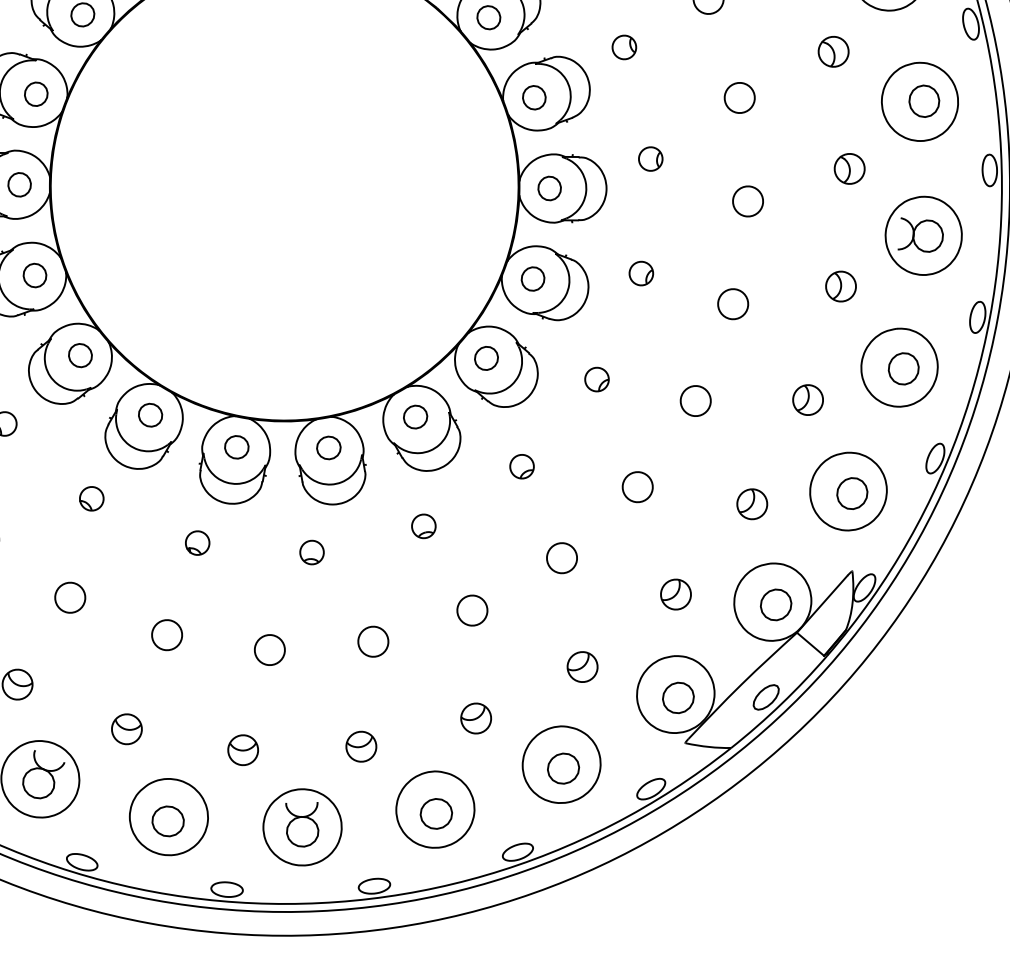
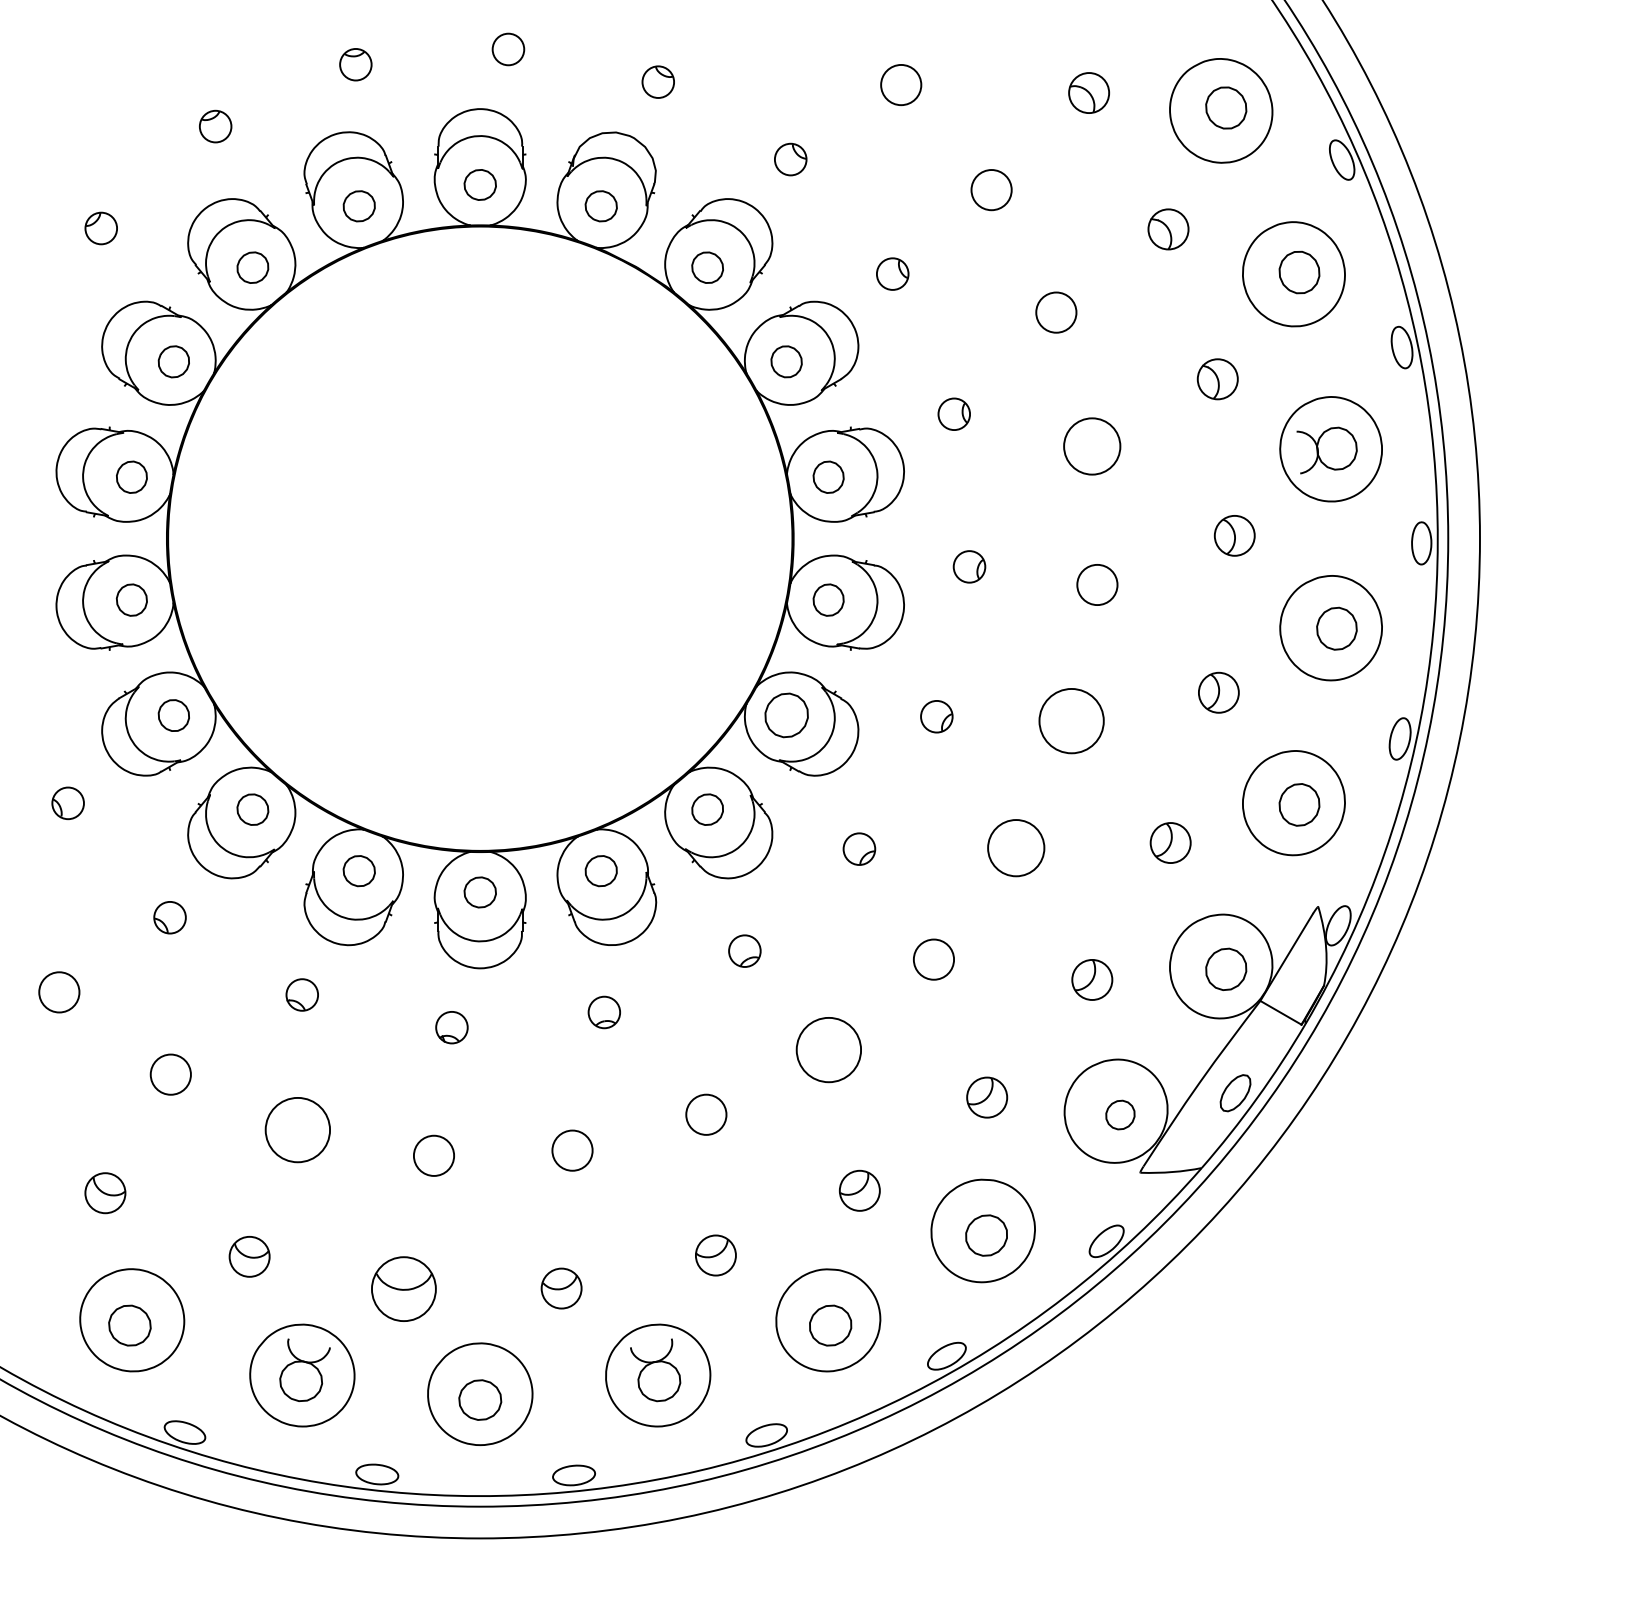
circle: (748, 201) -> (1092, 446), size x1.4
part: (486, 358) -> (786, 715), size x1.4
circle: (695, 401) -> (1071, 721), size x1.6
circle: (637, 487) -> (1016, 848), size x1.4
circle: (69, 598) -> (297, 1130), size x1.6
circle: (472, 610) -> (828, 1049), size x1.6
part: (678, 697) -> (1120, 1114), size x0.7
part: (126, 728) -> (403, 1288), size x1.6

